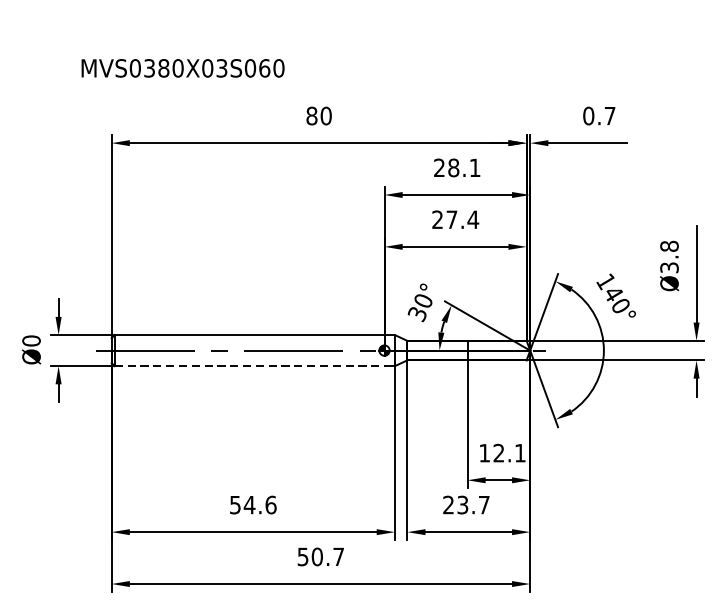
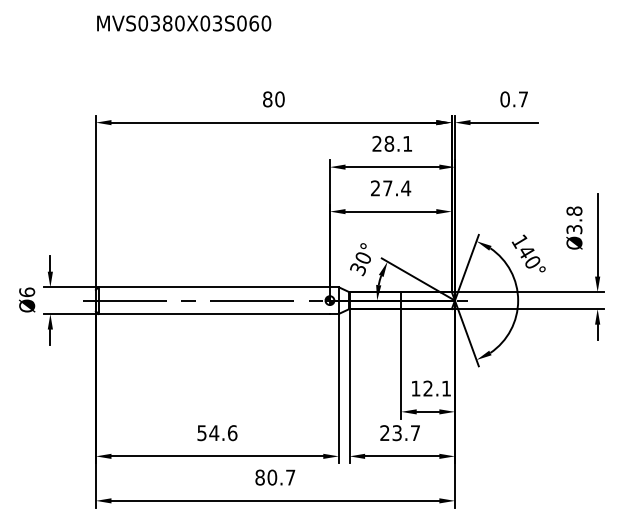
text: (183, 68) -> (184, 23), moved
text: (30, 341) -> (26, 292), Ø0 -> Ø6
line: (249, 365) -> (214, 313), dashed -> solid
text: (302, 556) -> (259, 477), 50.7 -> 80.7

